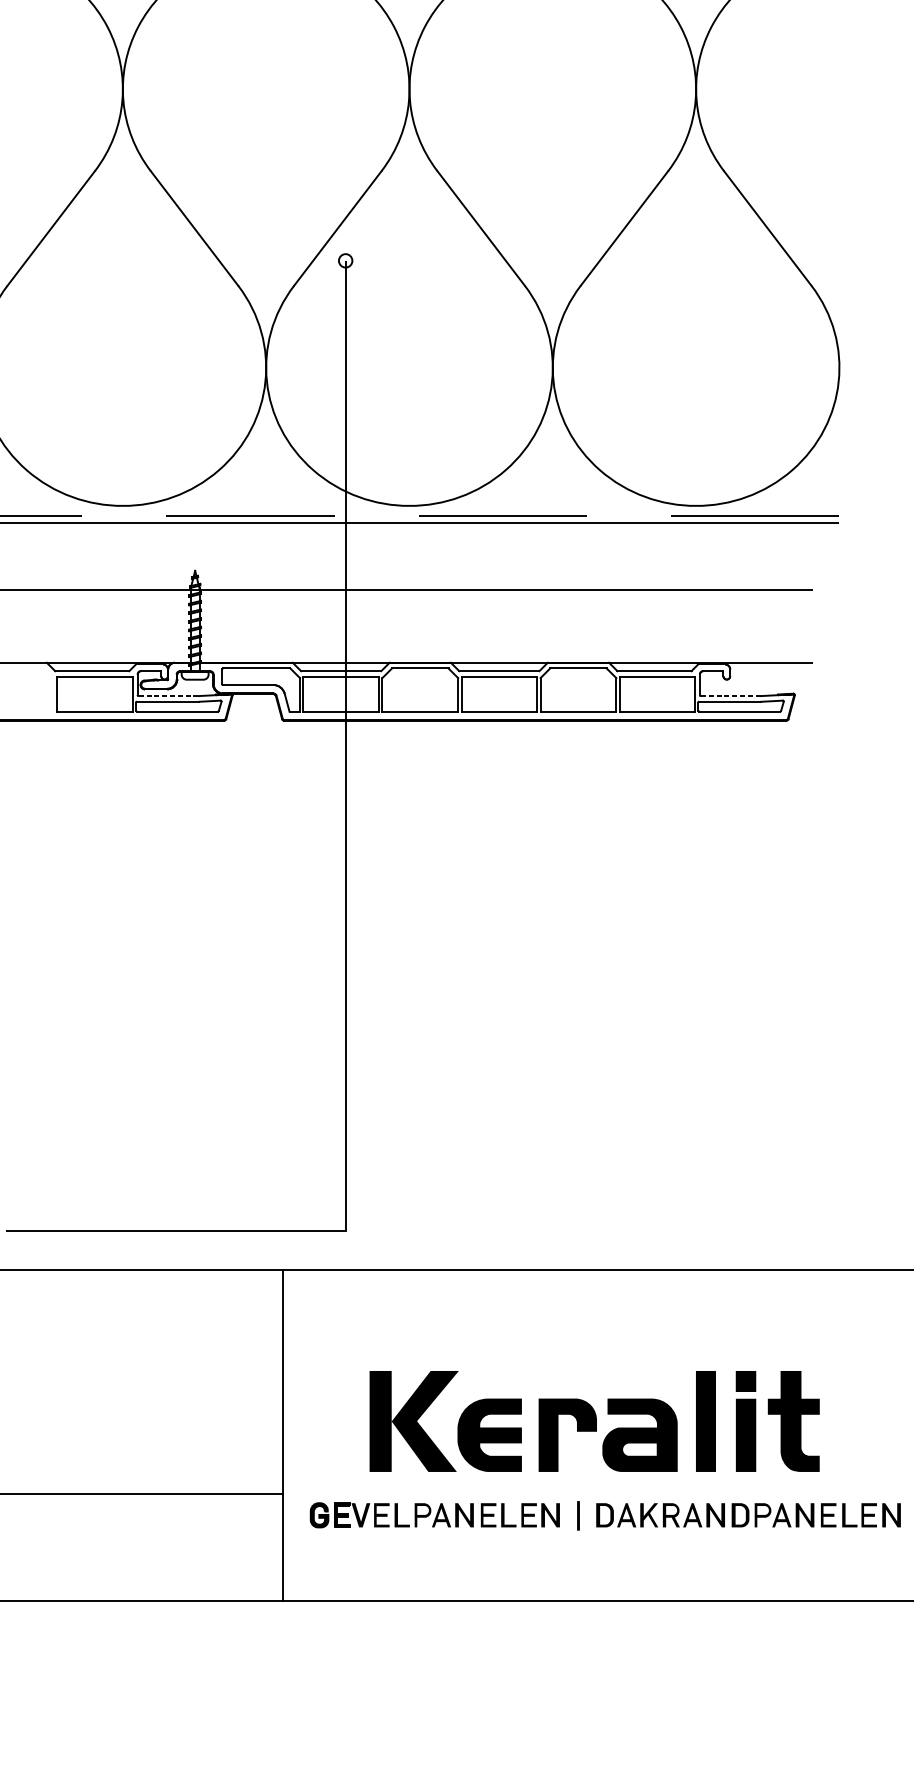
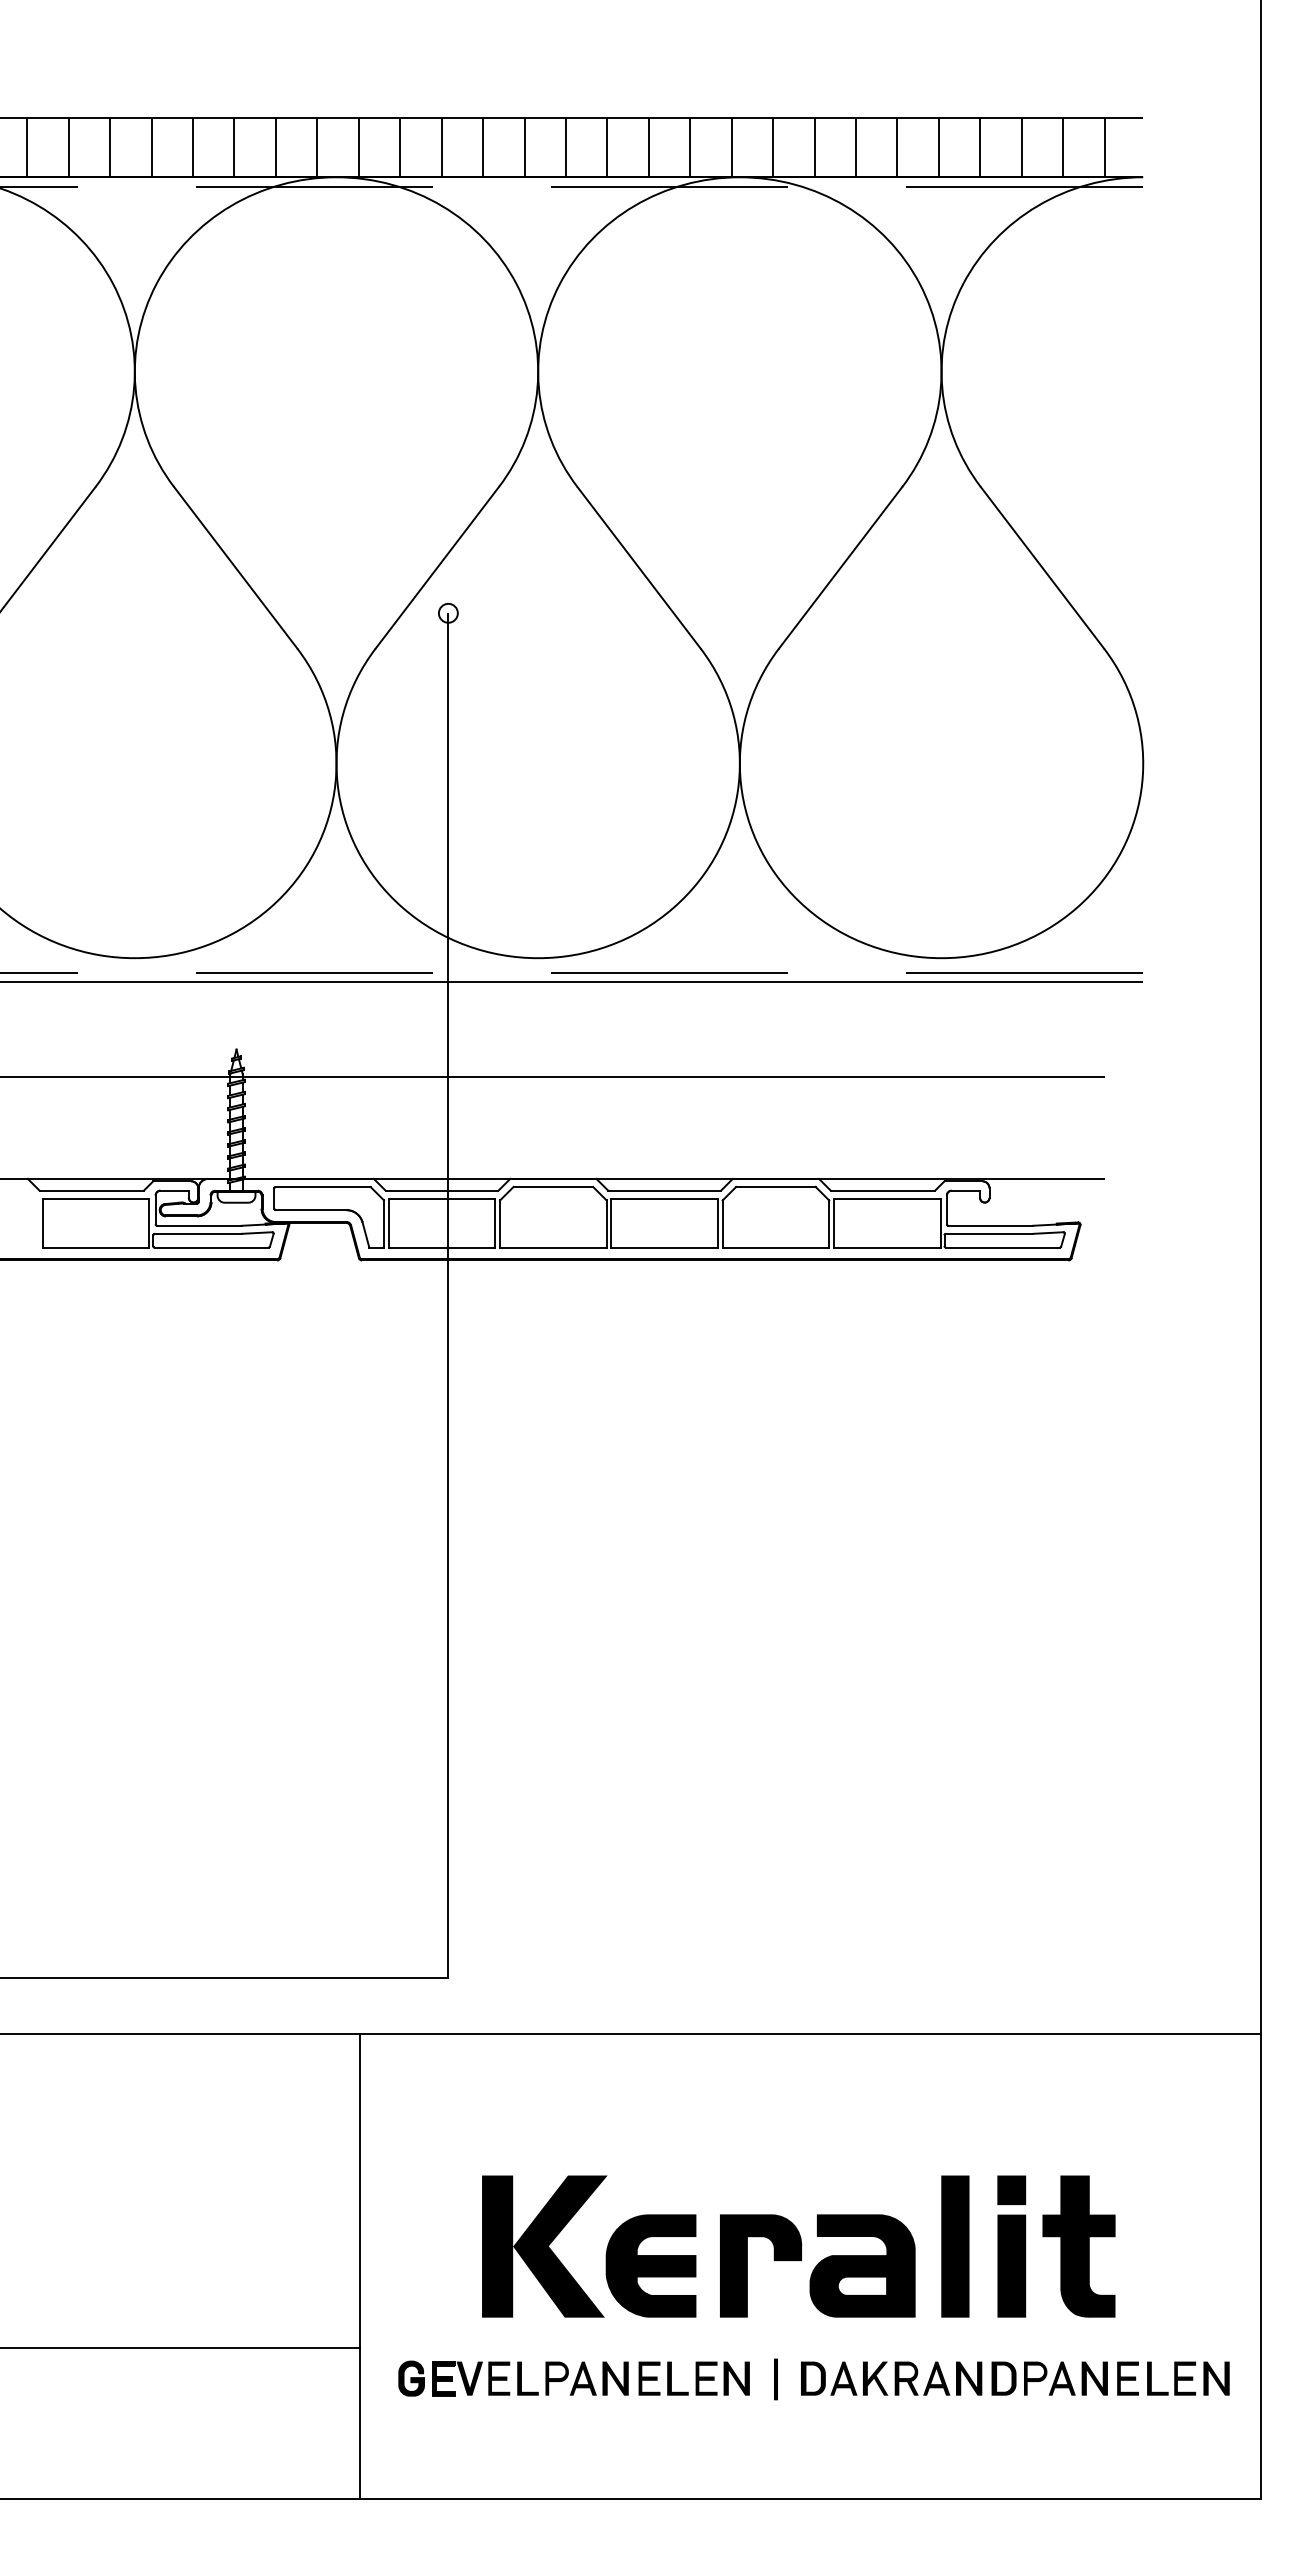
line: (168, 695) -> (199, 1225), dashed -> solid
line: (731, 695) -> (991, 1225), dashed -> solid

